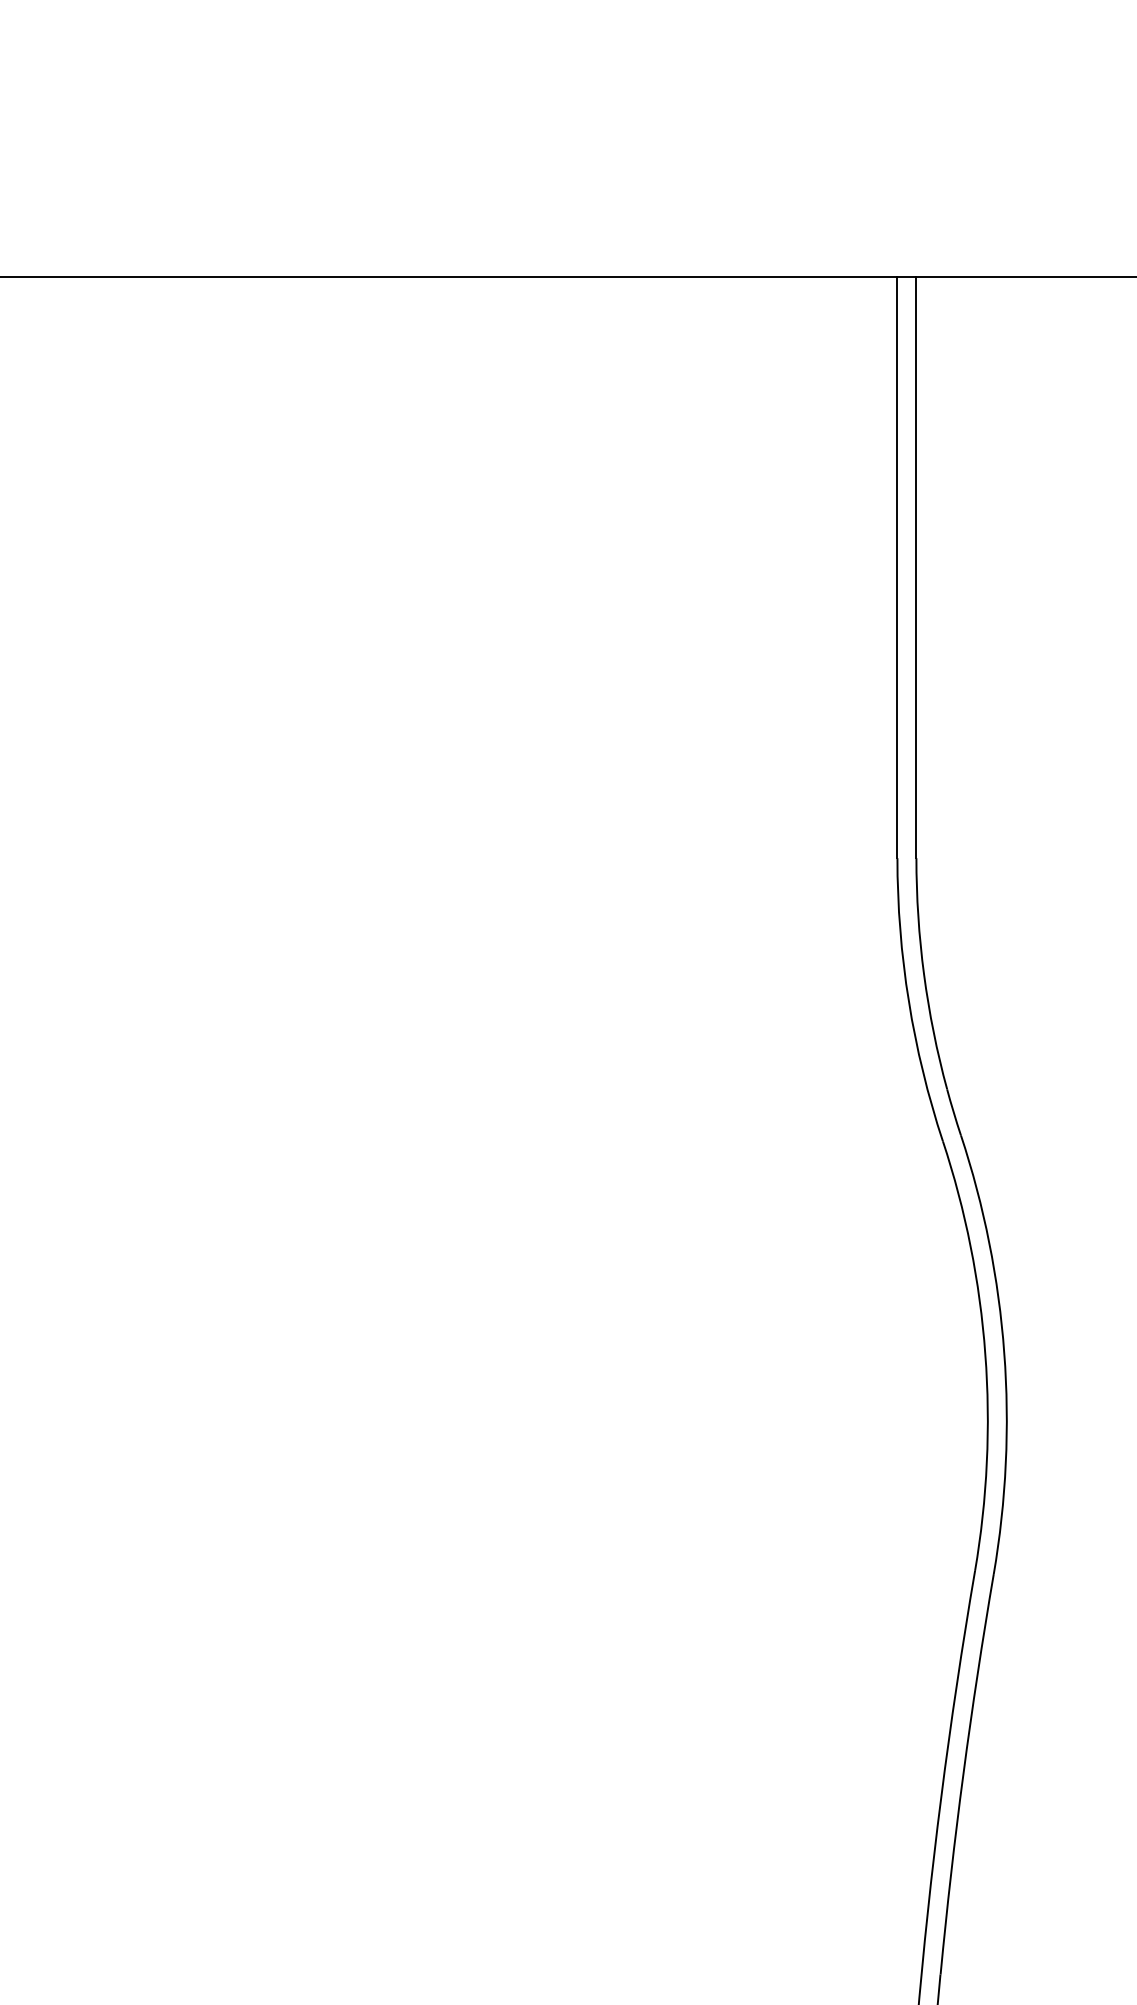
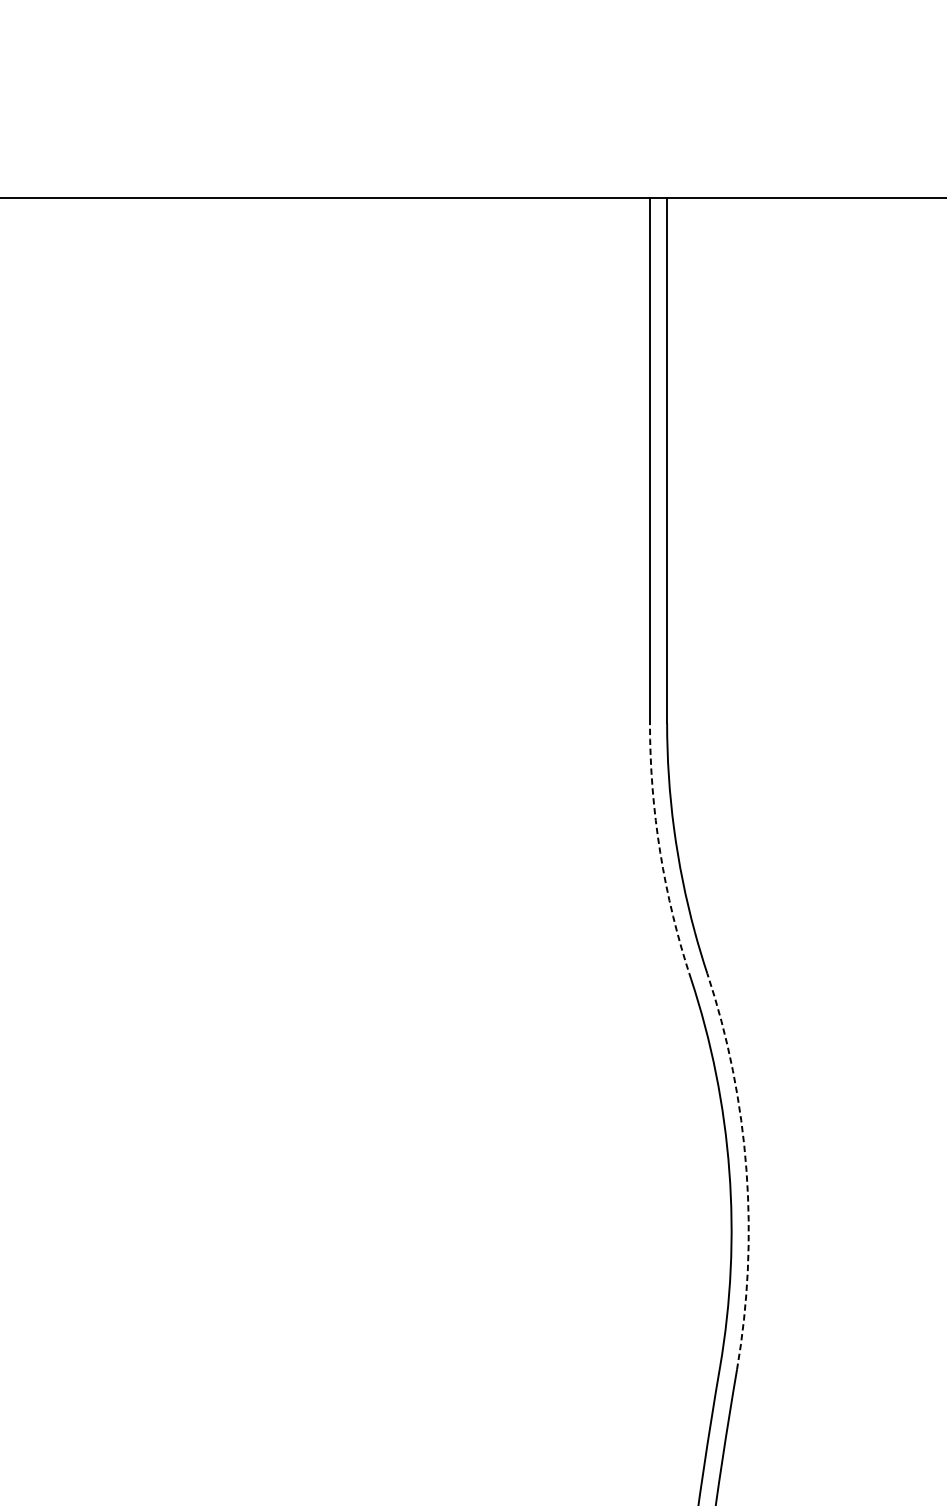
arc: (908, 1001) -> (659, 852), solid -> dashed
arc: (1004, 1352) -> (746, 1169), solid -> dashed

